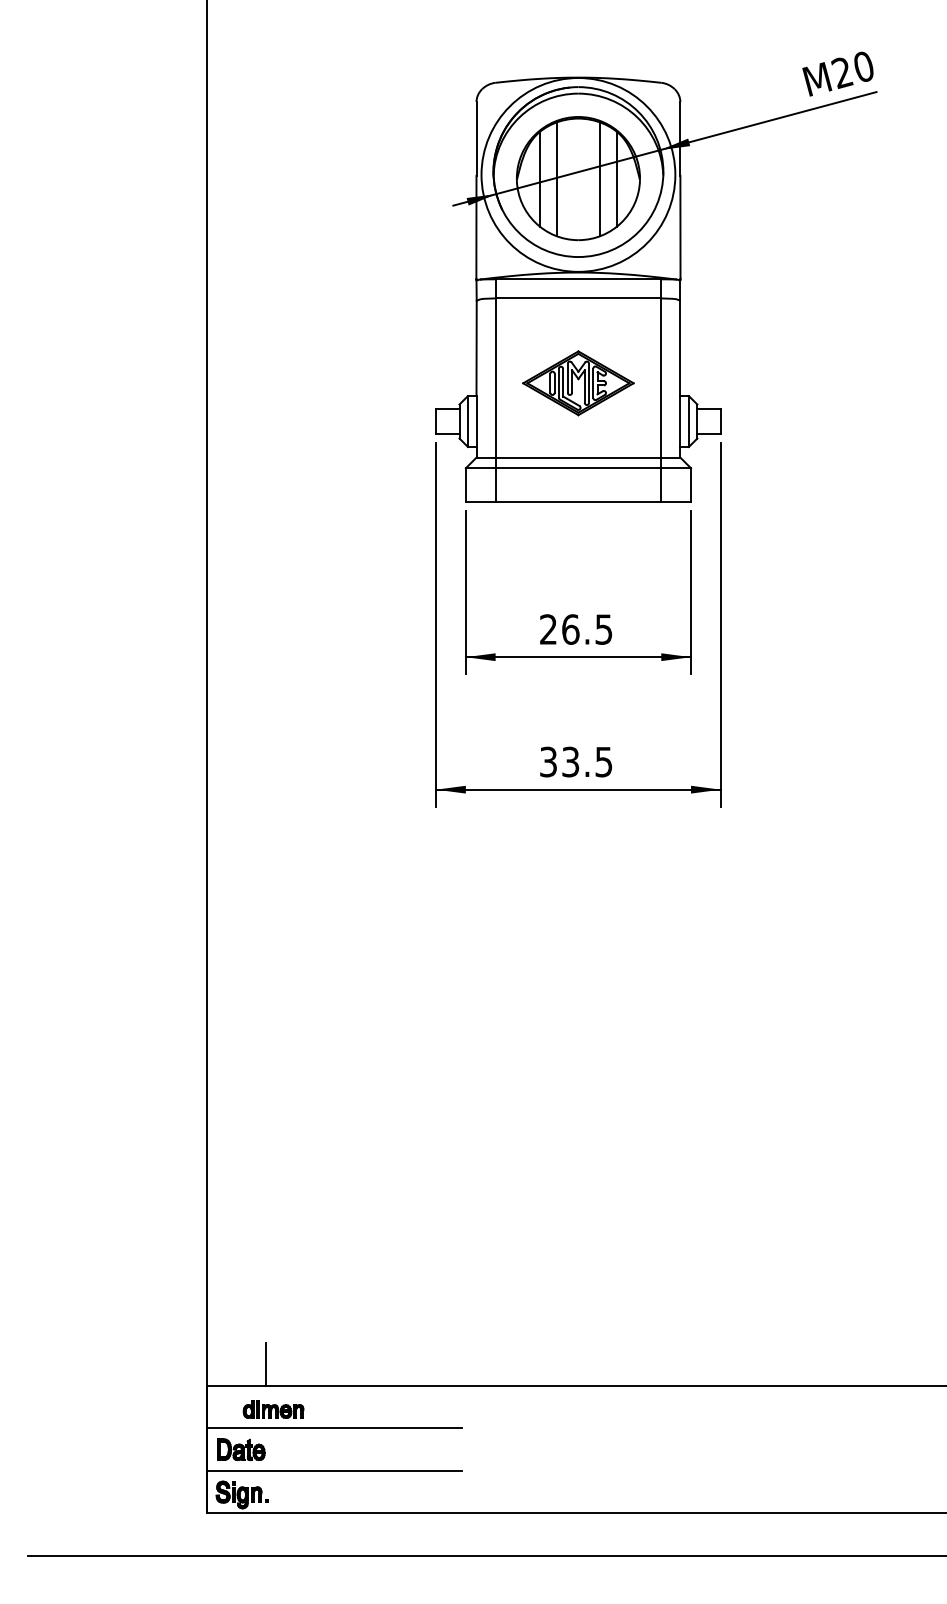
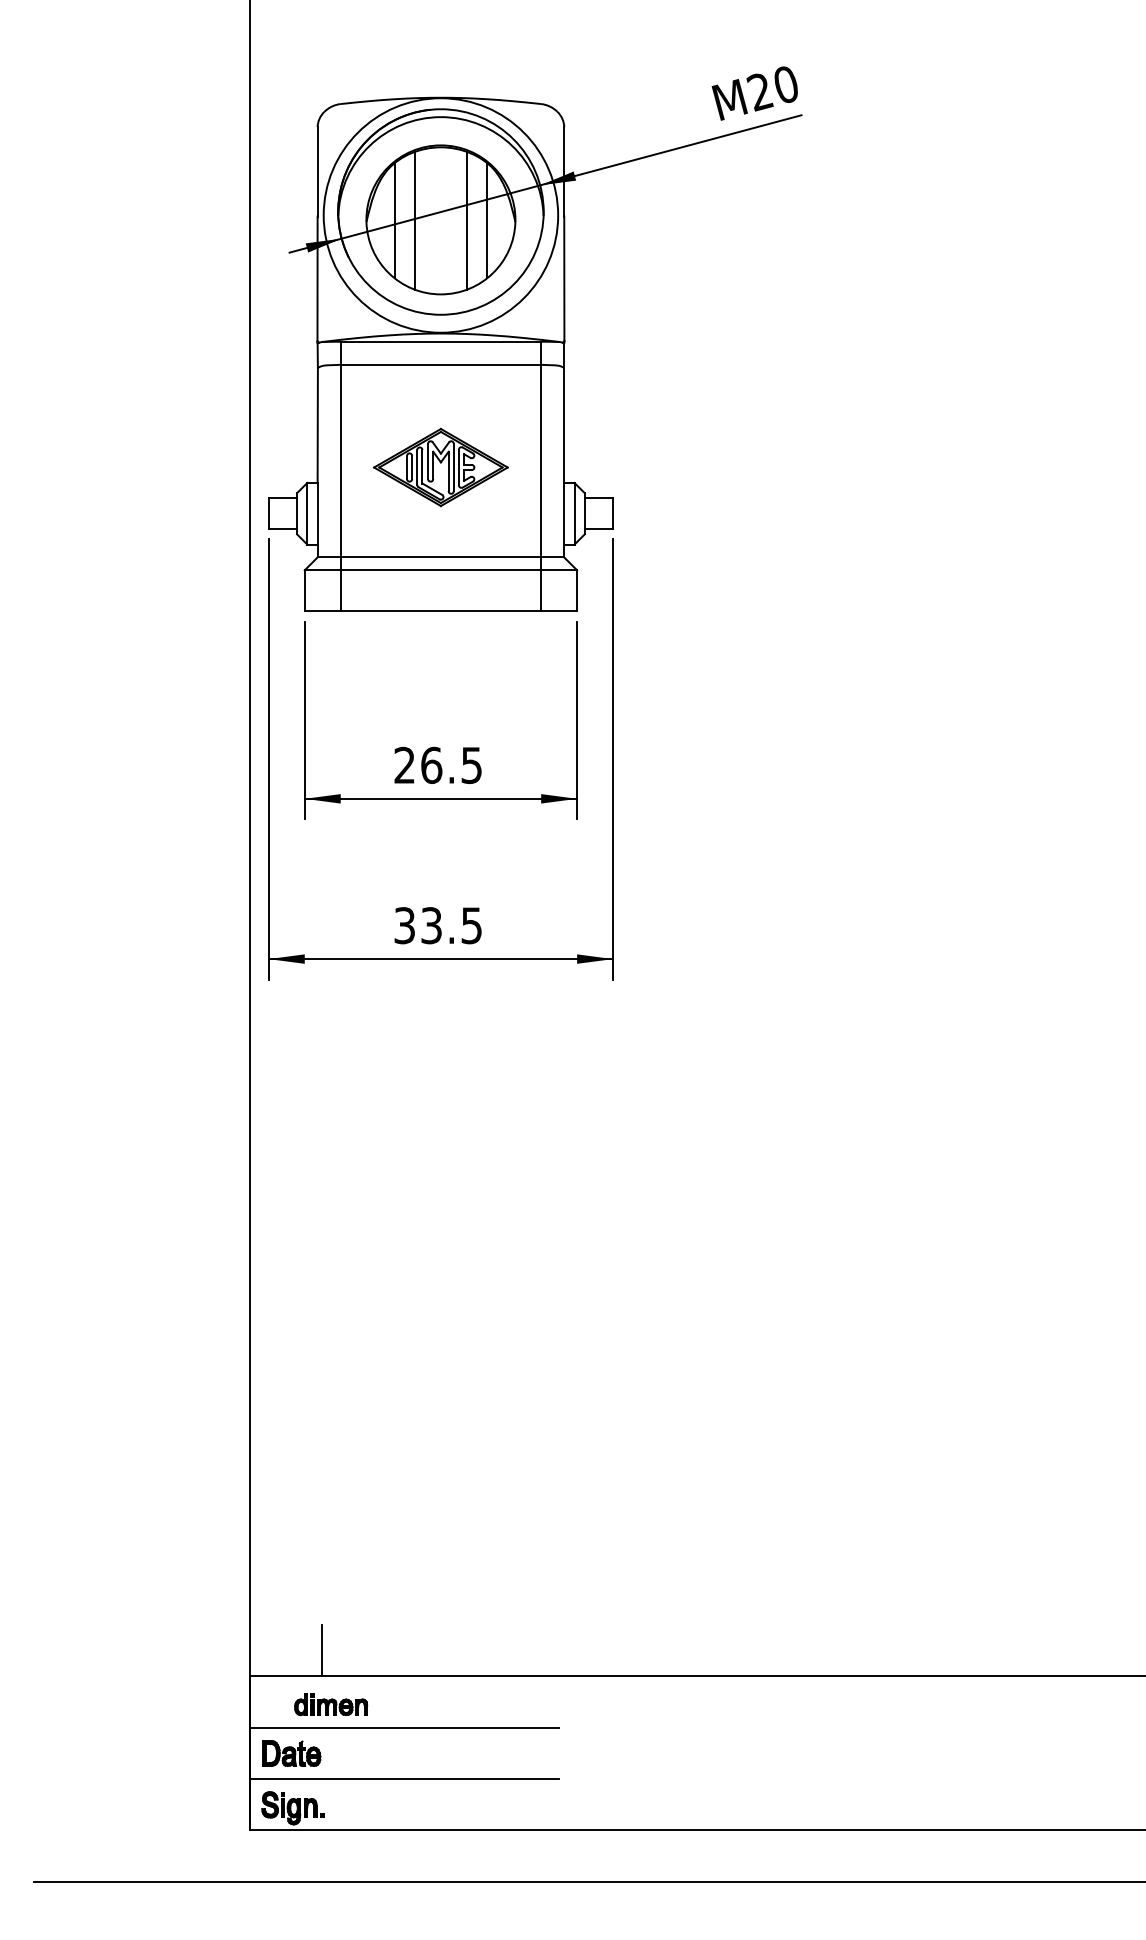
part: (656, 429) -> (535, 523), moved

